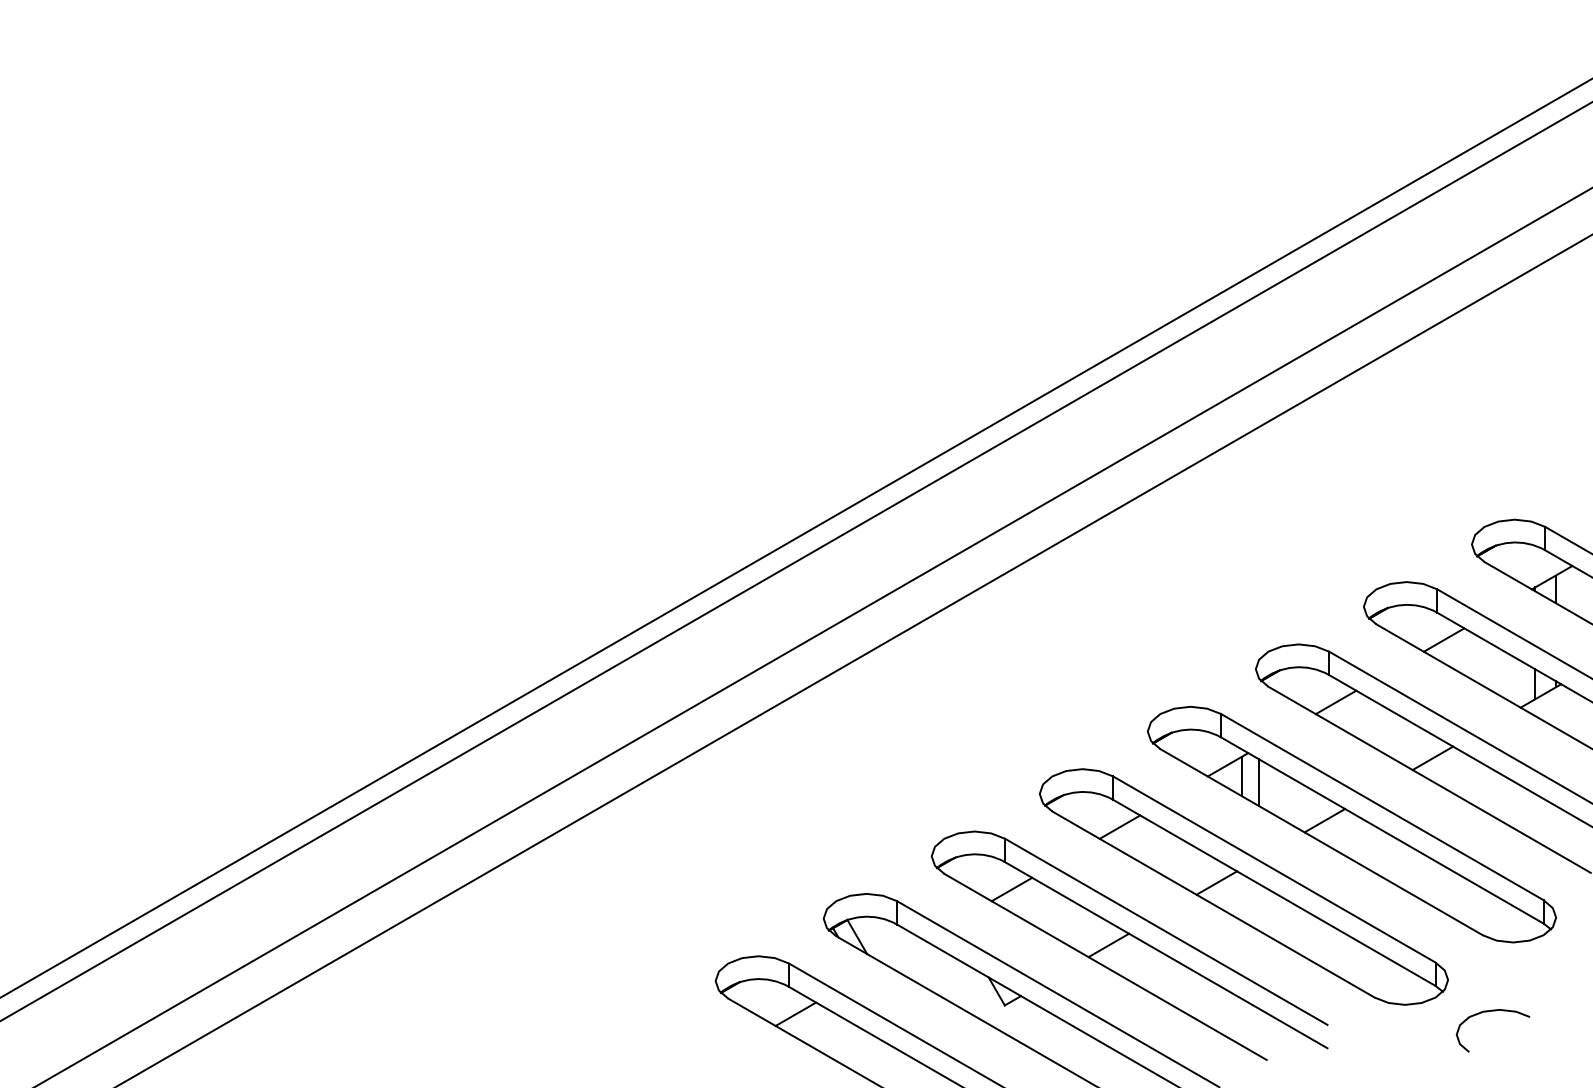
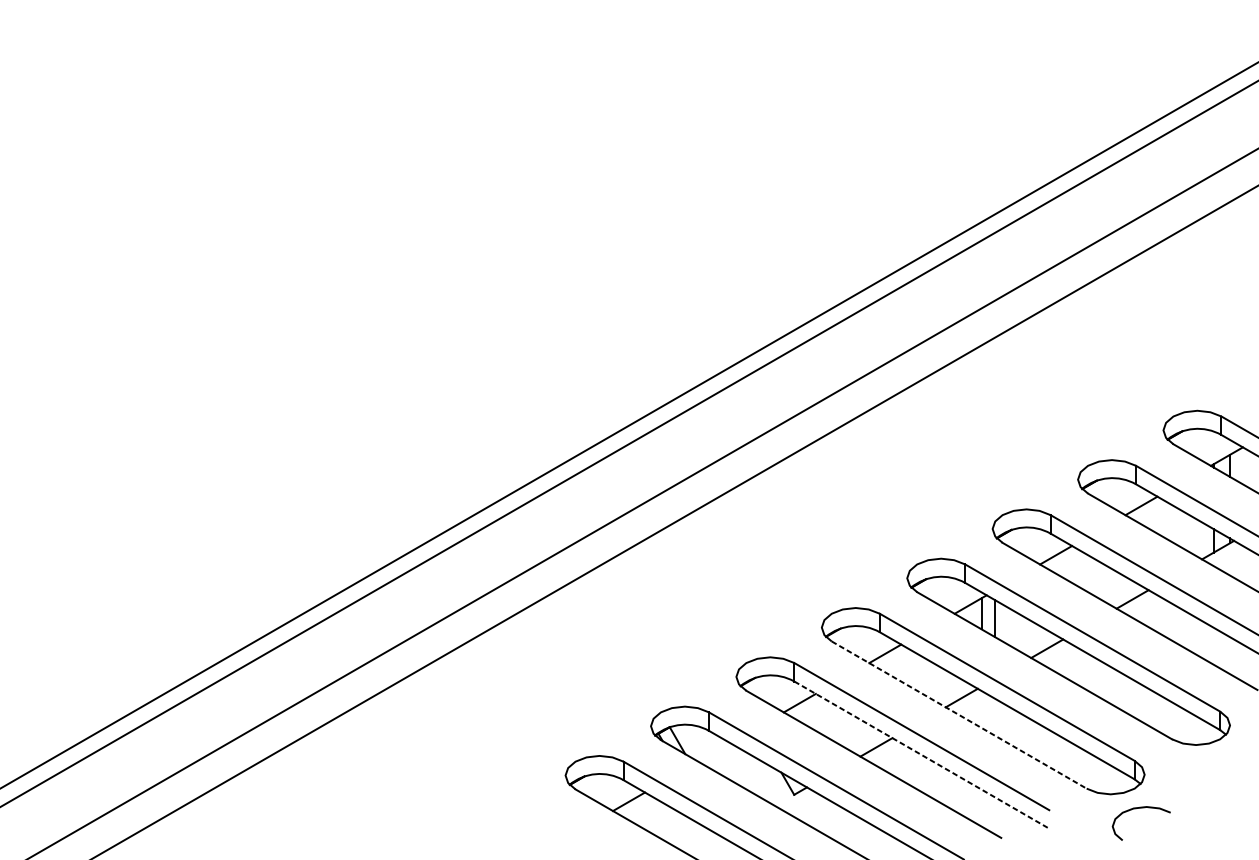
line: (1213, 904) -> (959, 715), solid -> dashed
line: (1166, 955) -> (922, 755), solid -> dashed
curve: (1487, 1012) -> (1137, 809), moved

